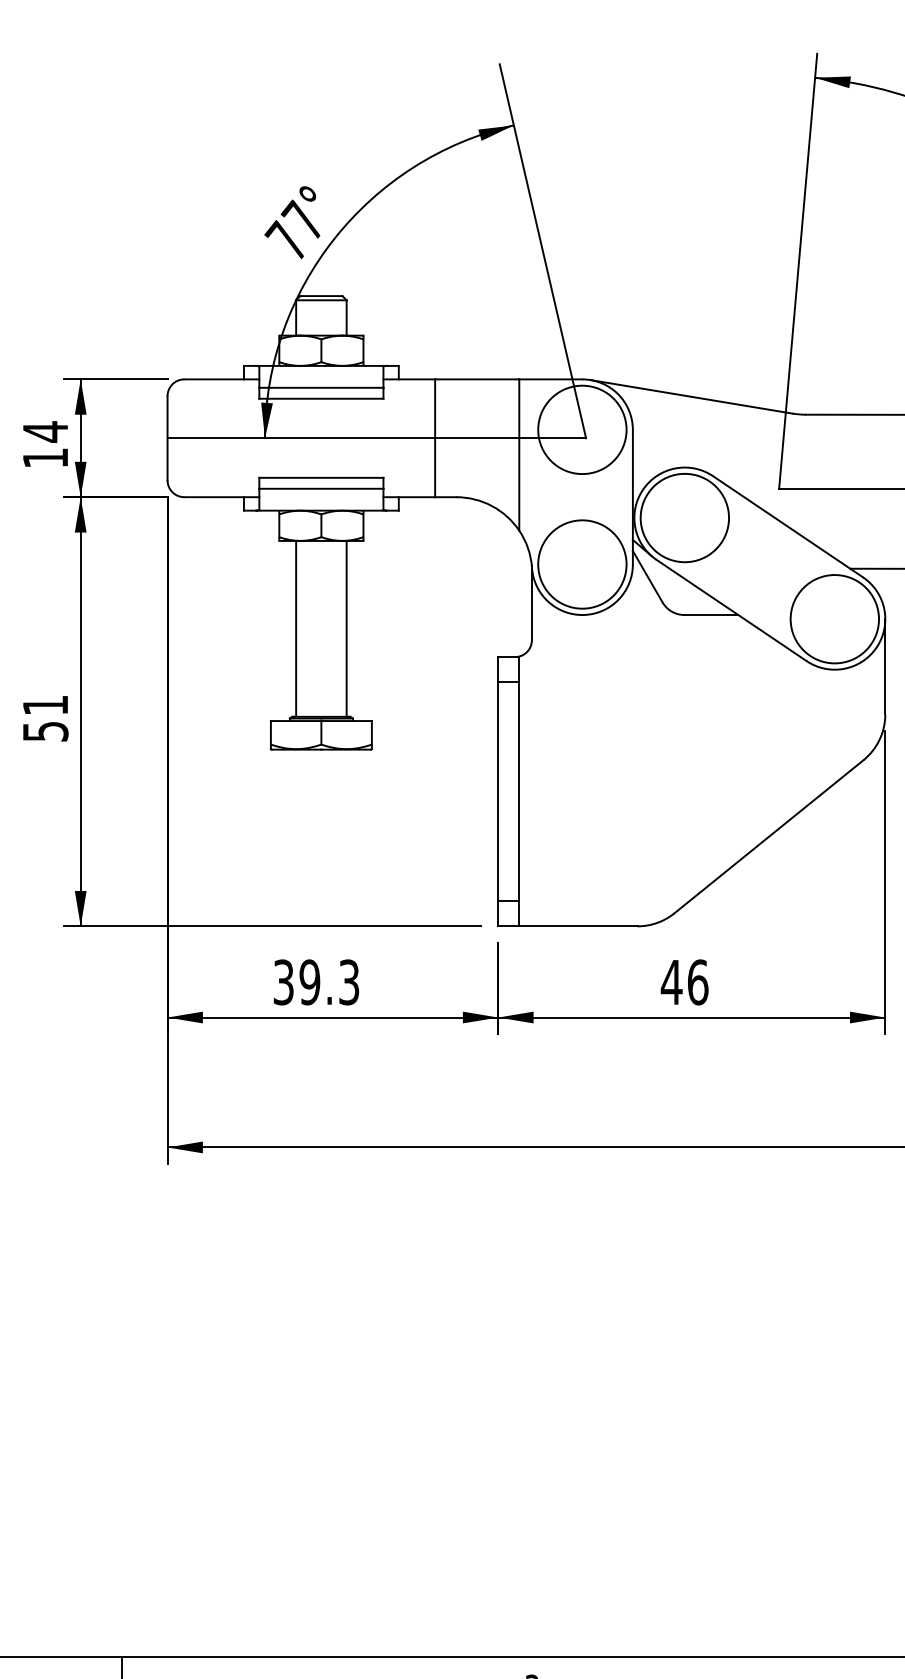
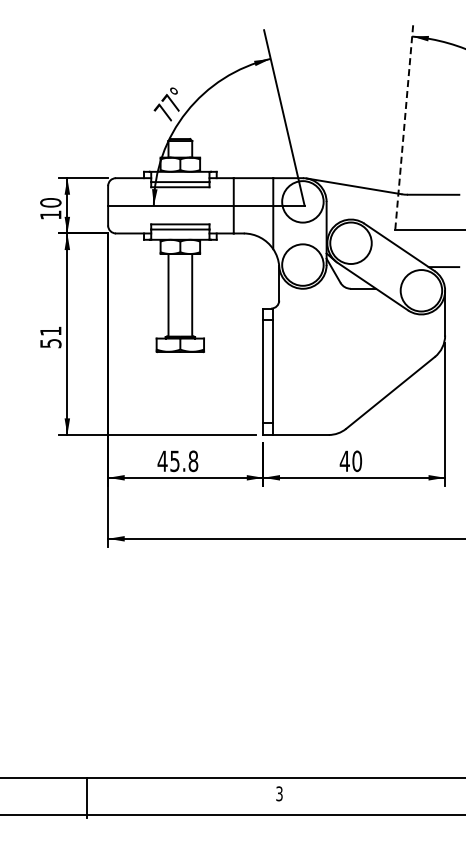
line: (798, 271) -> (404, 127), solid -> dashed
text: (44, 431) -> (50, 202), 14 -> 10
text: (698, 980) -> (357, 460), 46 -> 40
text: (315, 982) -> (177, 461), 39.3 -> 45.8

